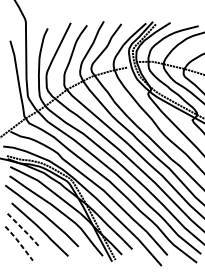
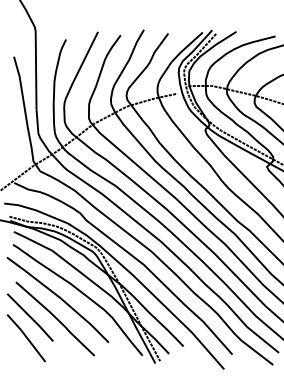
line: (22, 228) -> (30, 317), dashed -> solid
line: (19, 243) -> (26, 337), dashed -> solid

